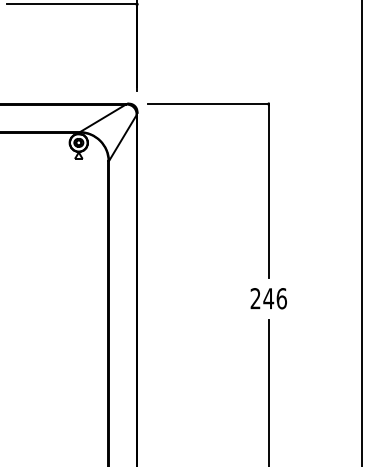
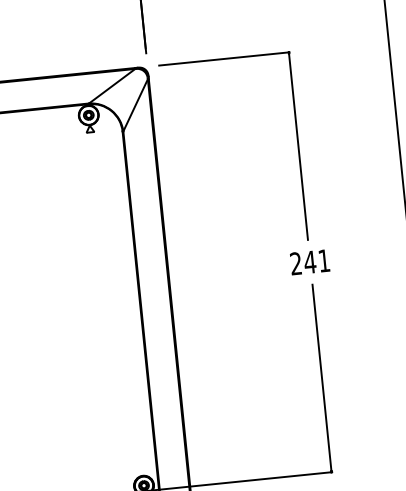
text: (281, 298) -> (323, 260), 246 -> 241

